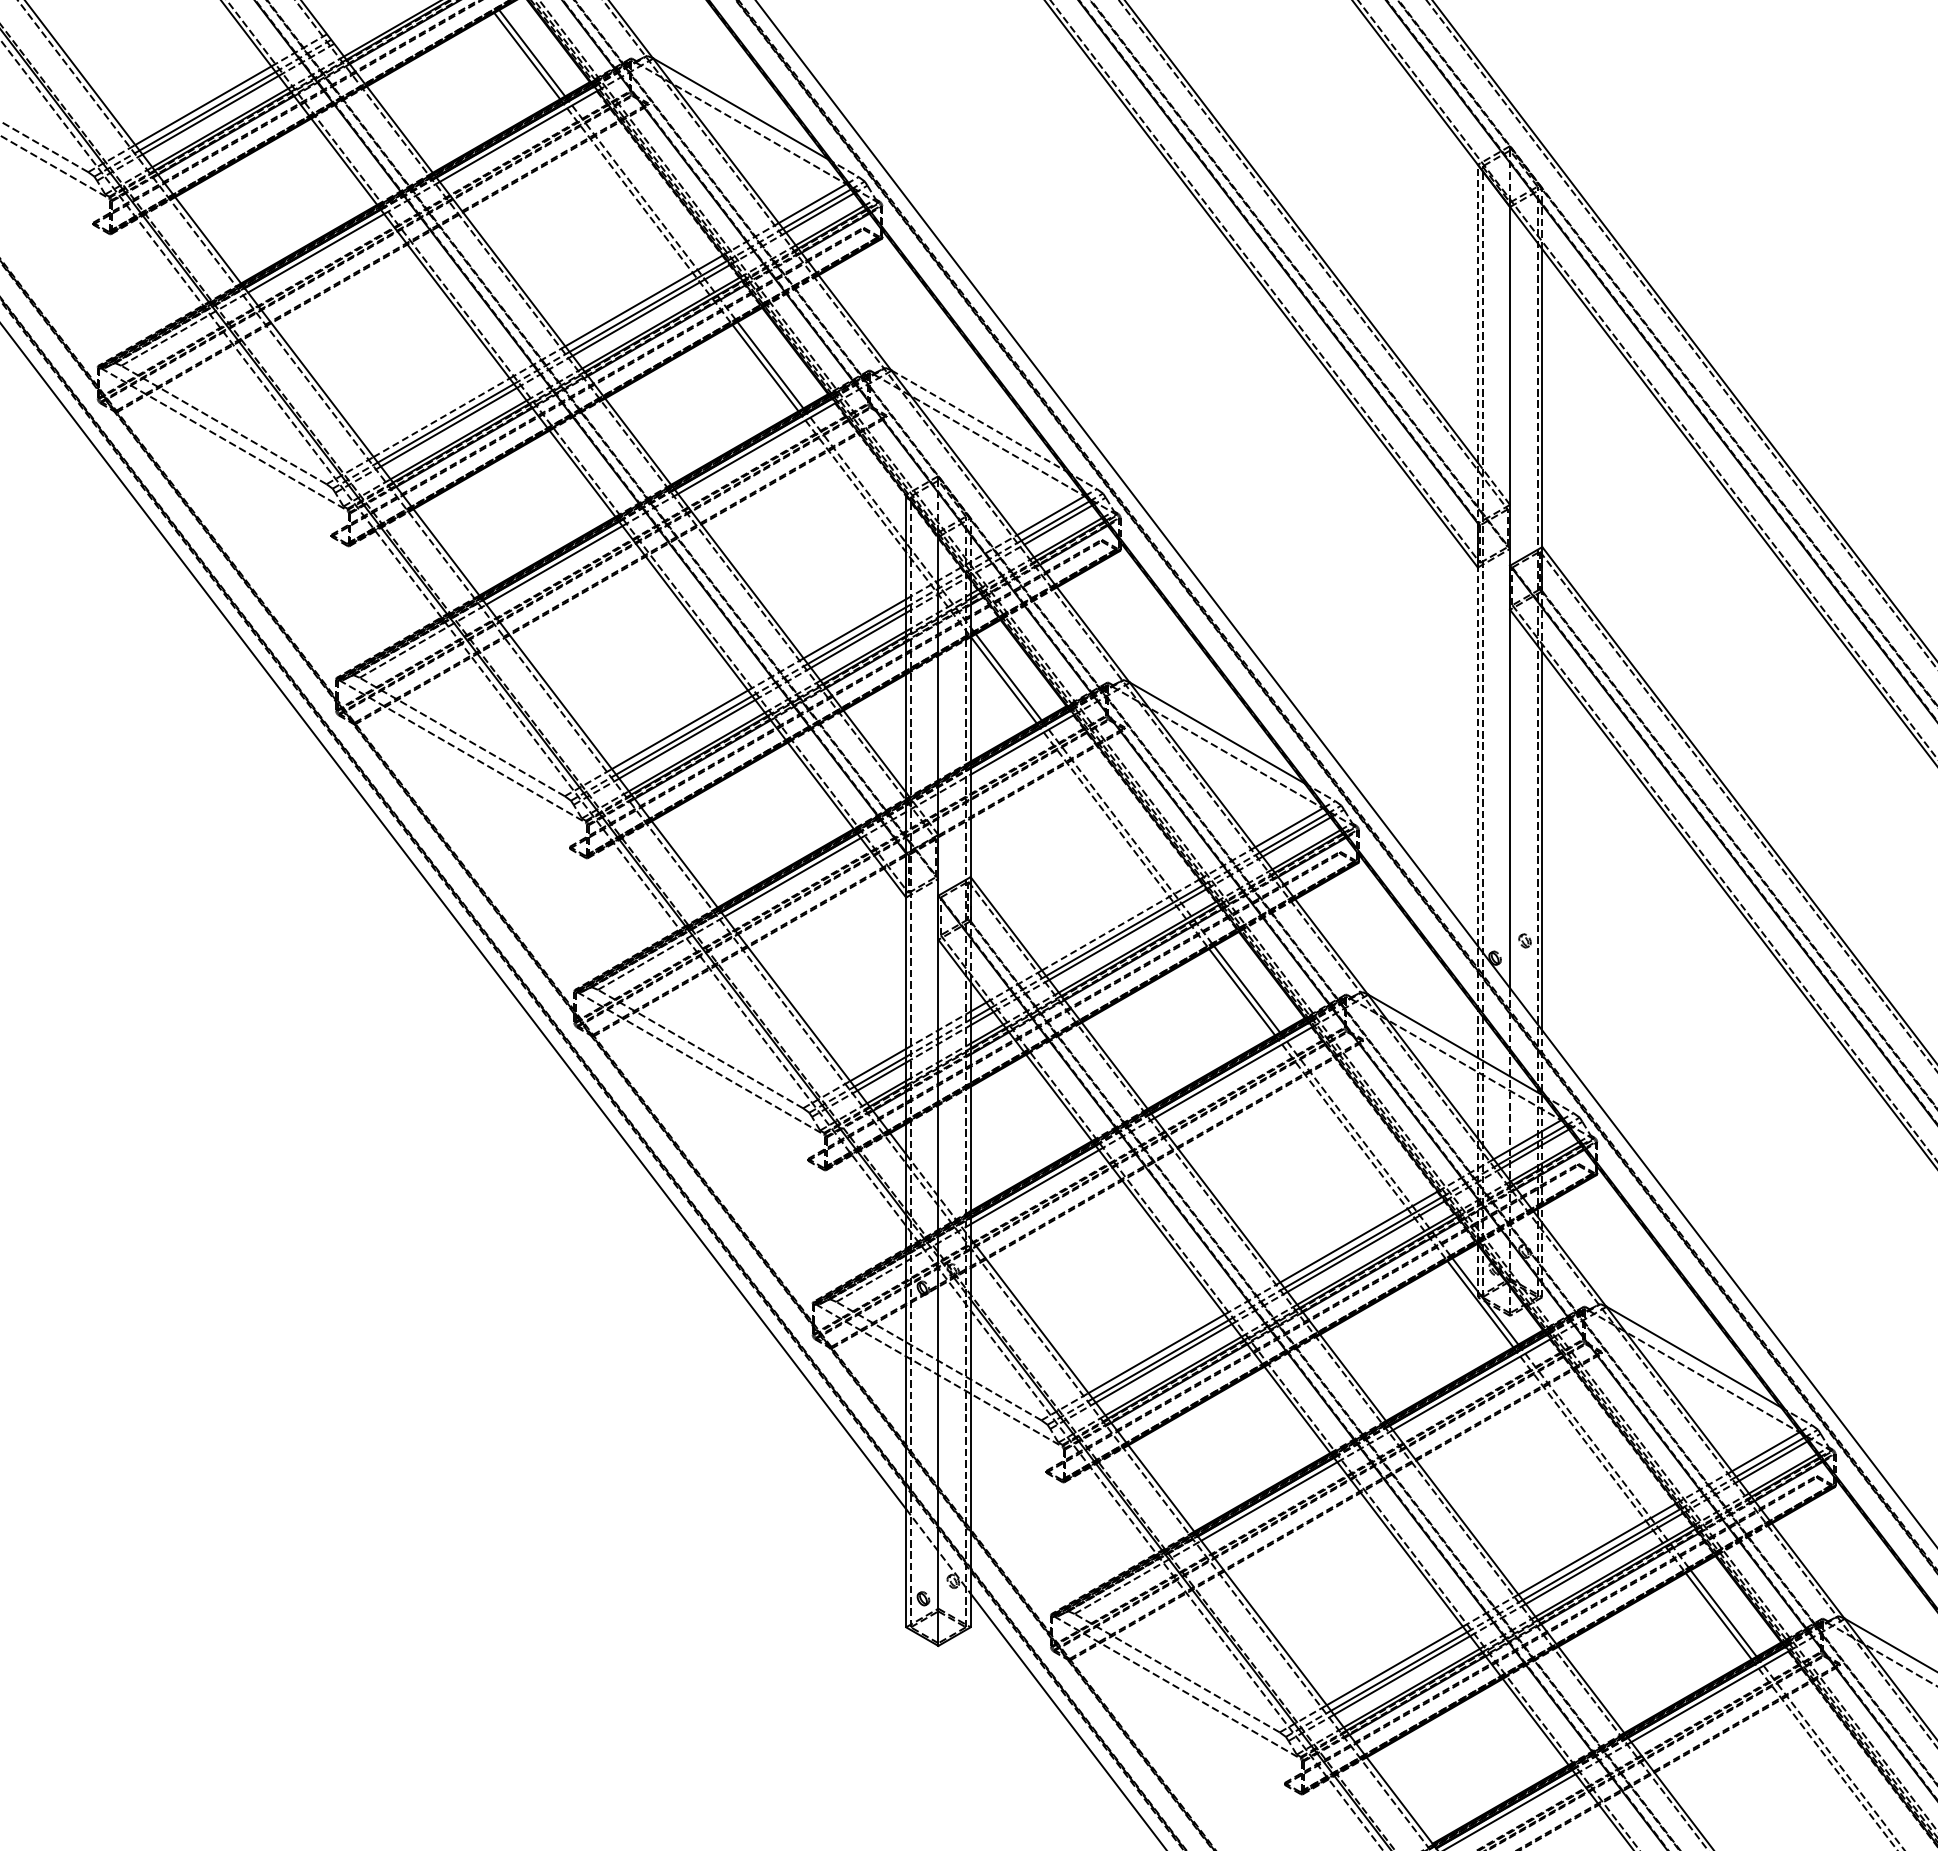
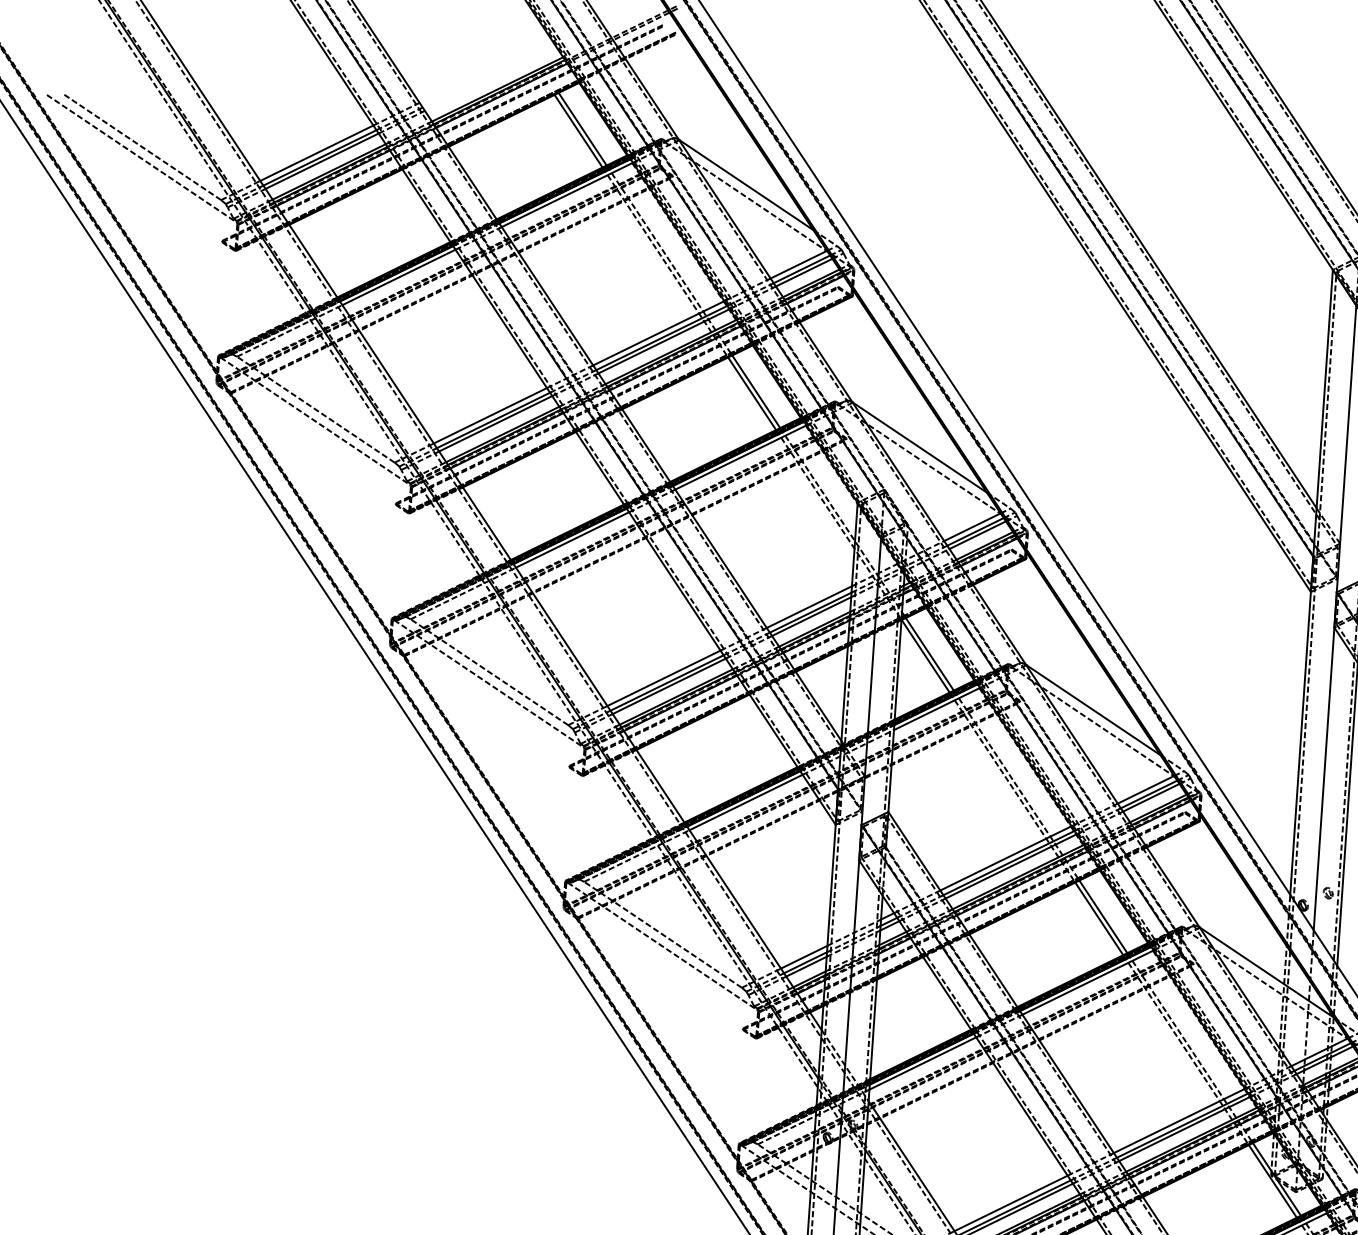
line: (441, 417) -> (490, 415), dashed -> solid
line: (979, 420) -> (920, 447), dashed -> solid
line: (1477, 555) -> (1311, 582), dashed -> solid
line: (1121, 924) -> (1006, 858), dashed -> solid

